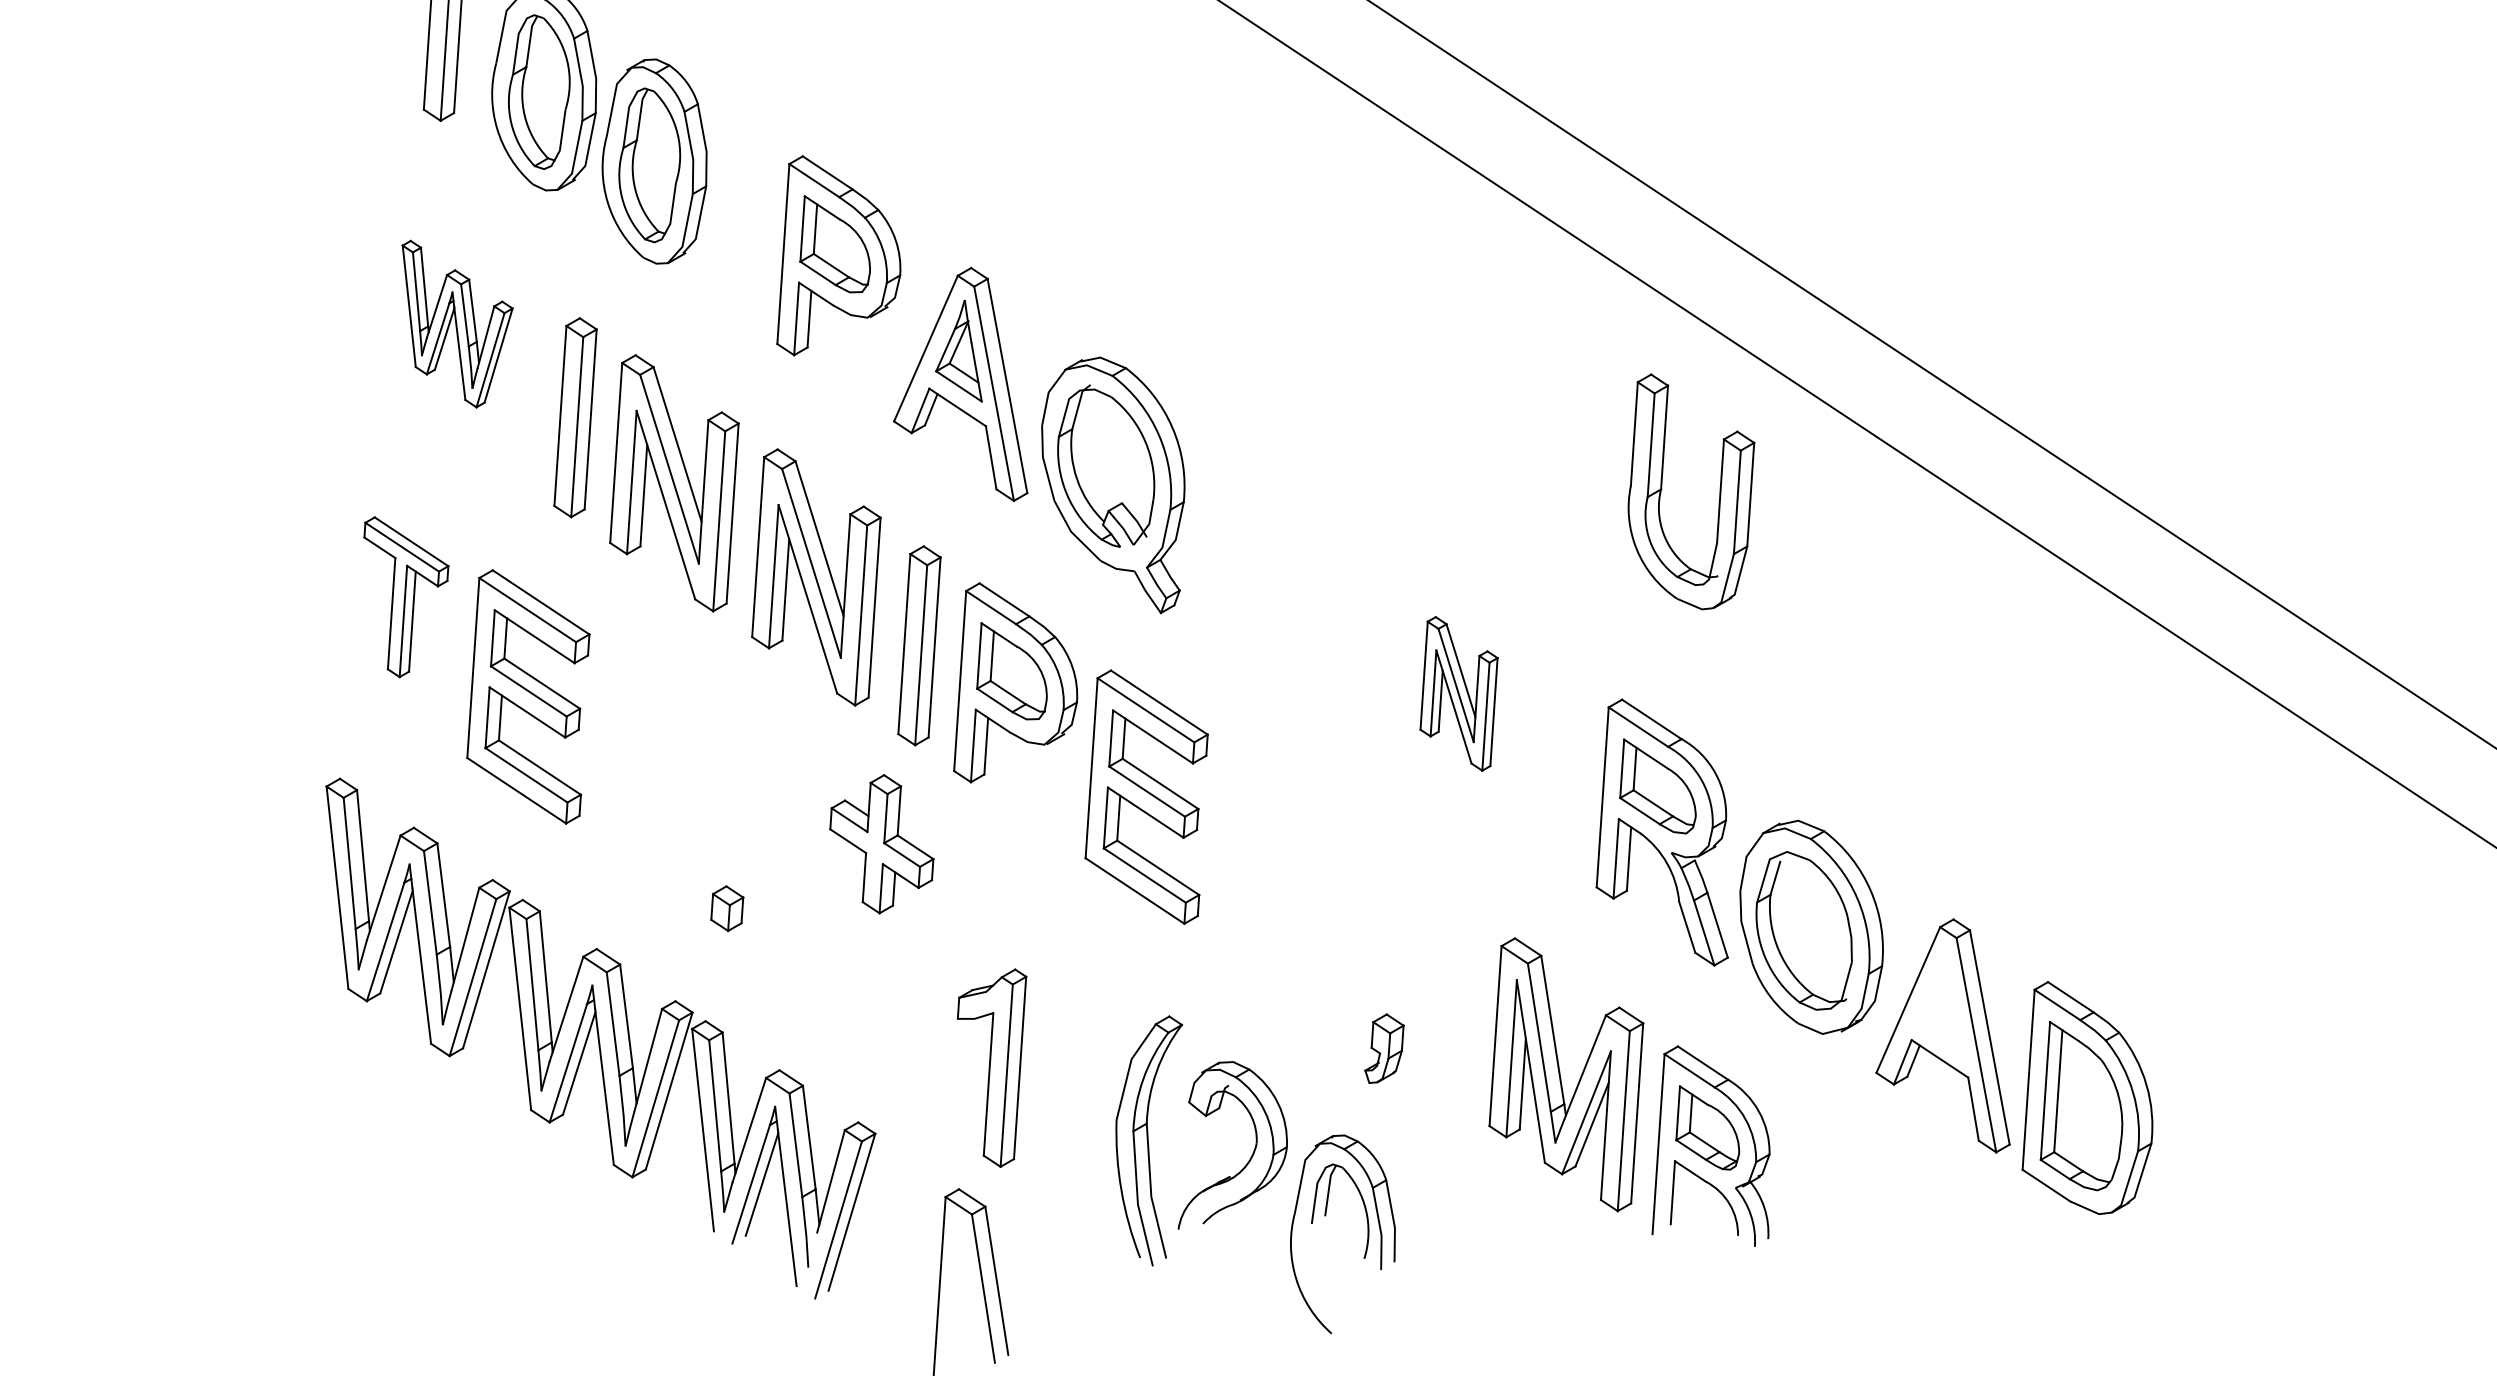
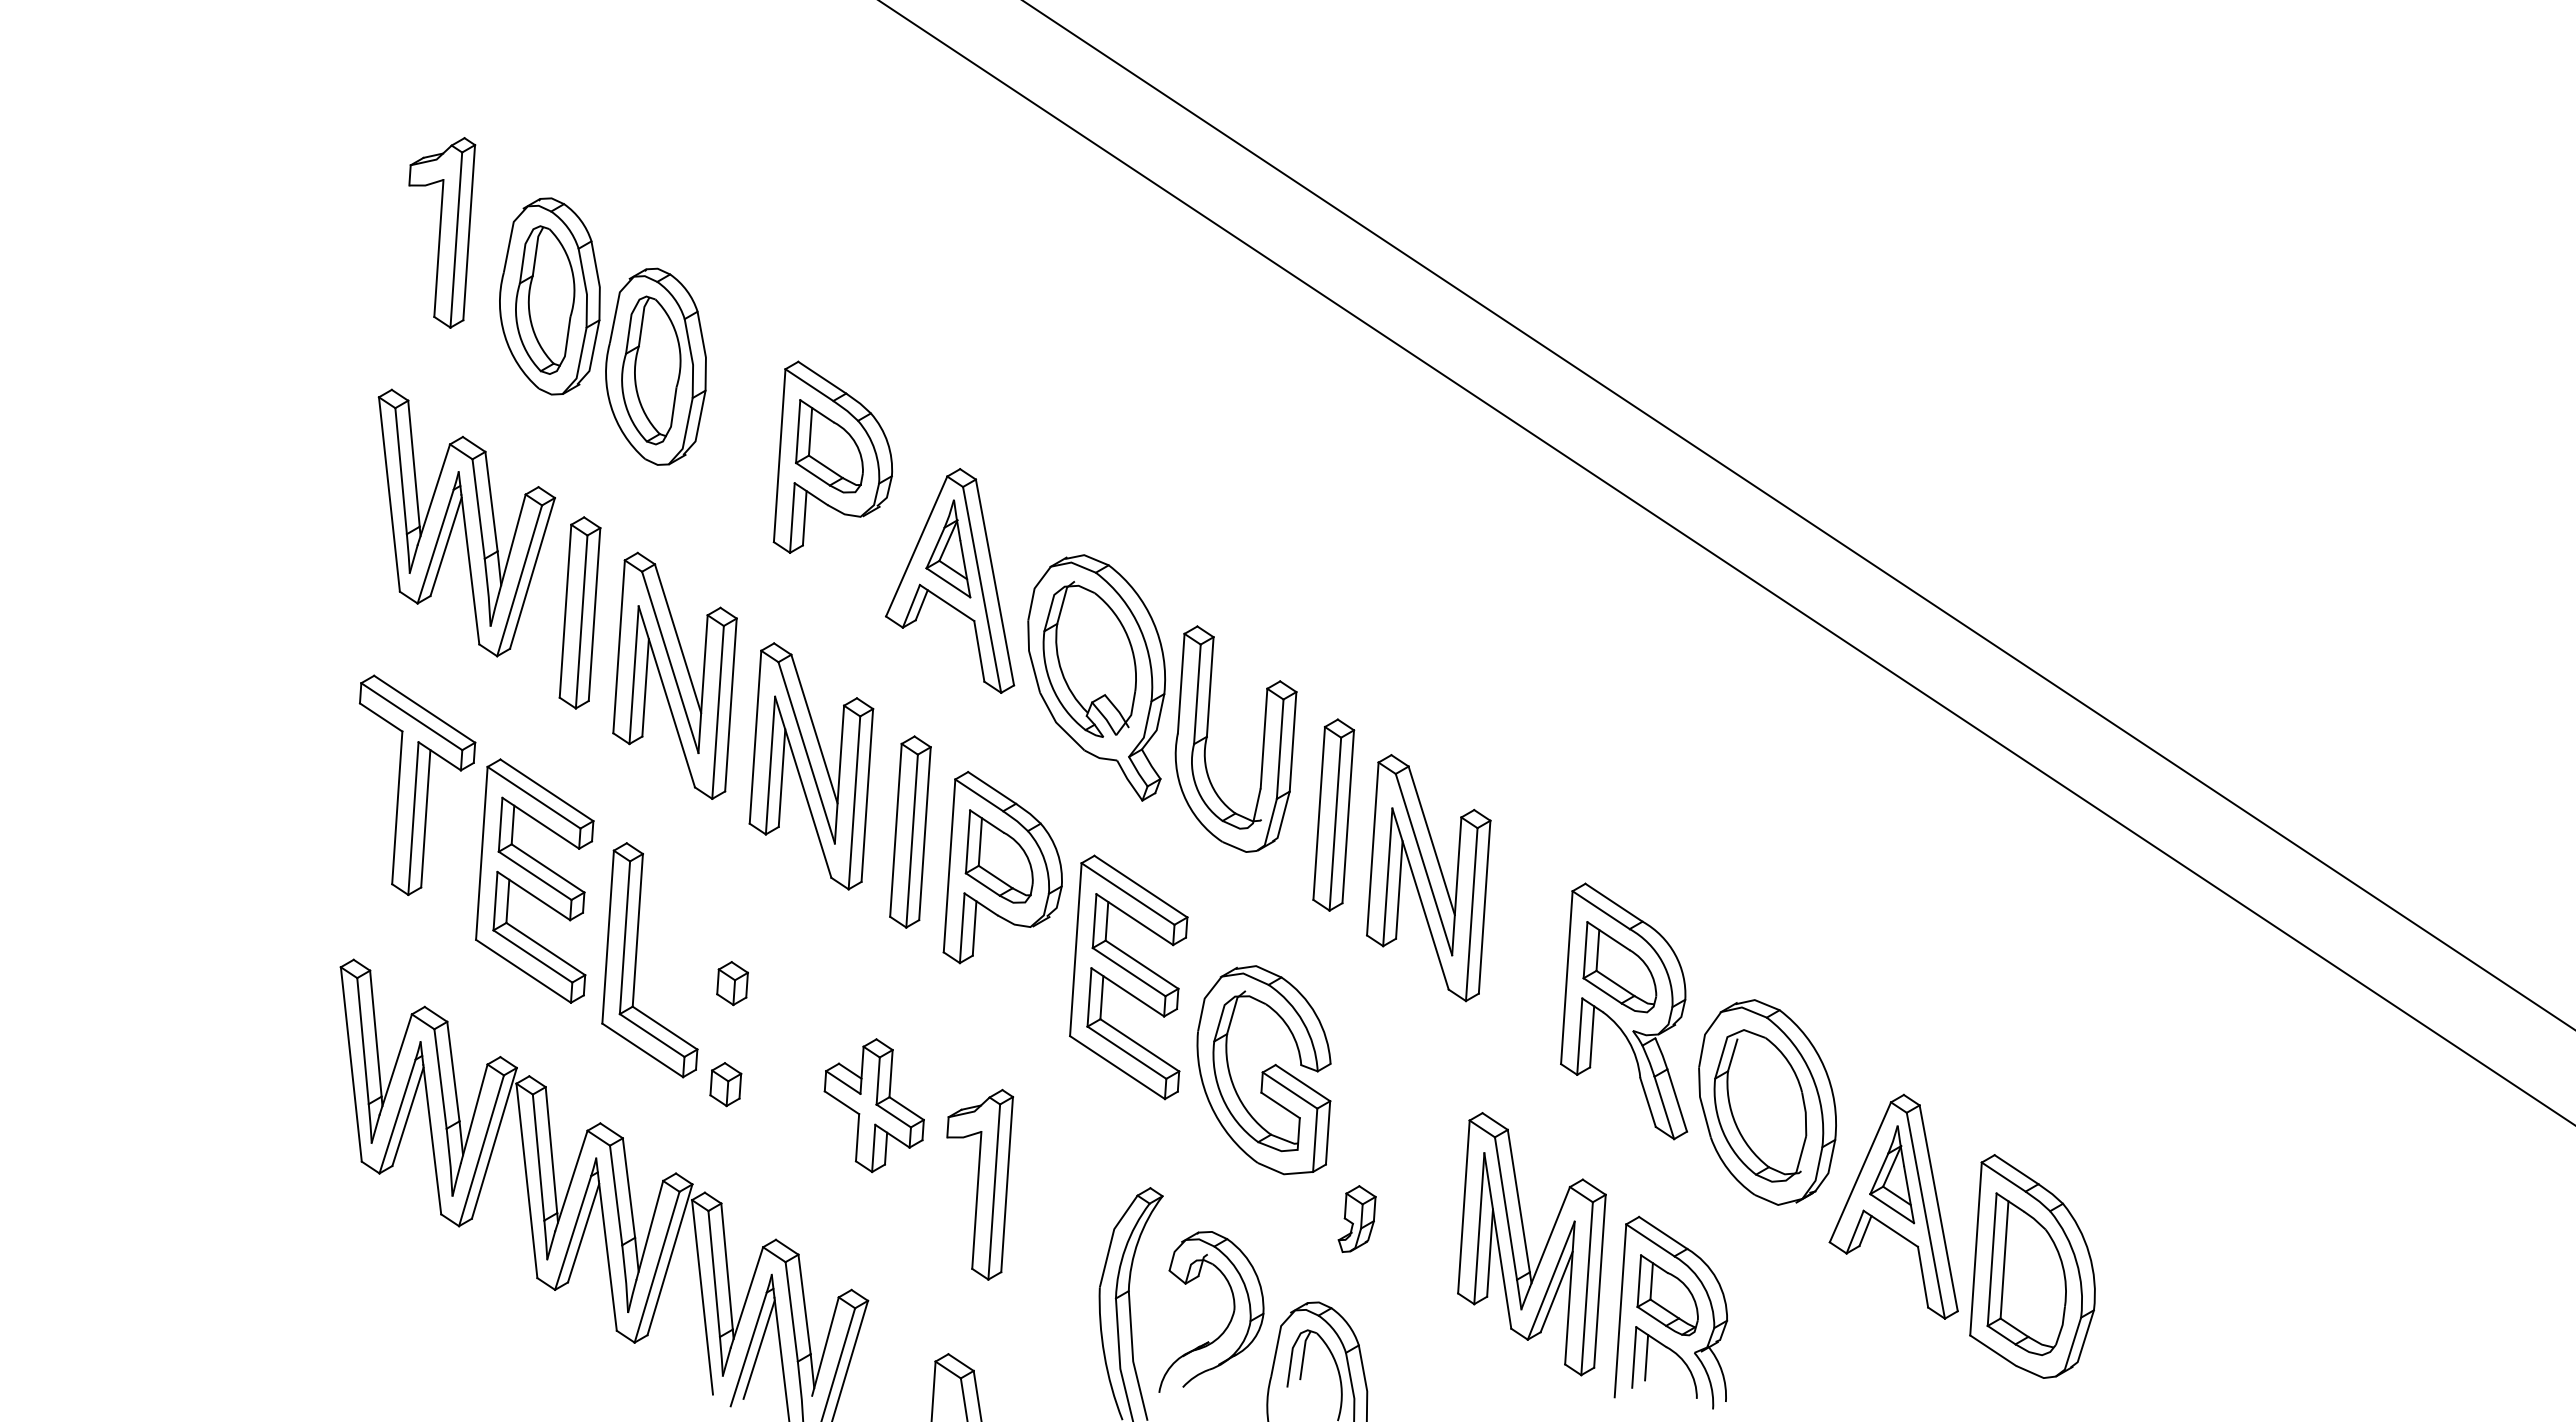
part: (457, 323) -> (466, 522), size x1.67
part: (1718, 495) -> (1262, 742), moved
part: (406, 597) -> (417, 785), size x1.43
part: (1359, 627) -> (1333, 814), added
part: (1458, 694) -> (1428, 878), size x1.67
part: (634, 779) -> (636, 960), added
part: (734, 803) -> (732, 983), added
part: (881, 844) -> (873, 1105), moved
part: (1286, 894) -> (1263, 1070), added
part: (1940, 1002) -> (1891, 1174), added
part: (991, 1067) -> (979, 1184), moved
line: (1685, 1192) -> (1646, 1357), added

